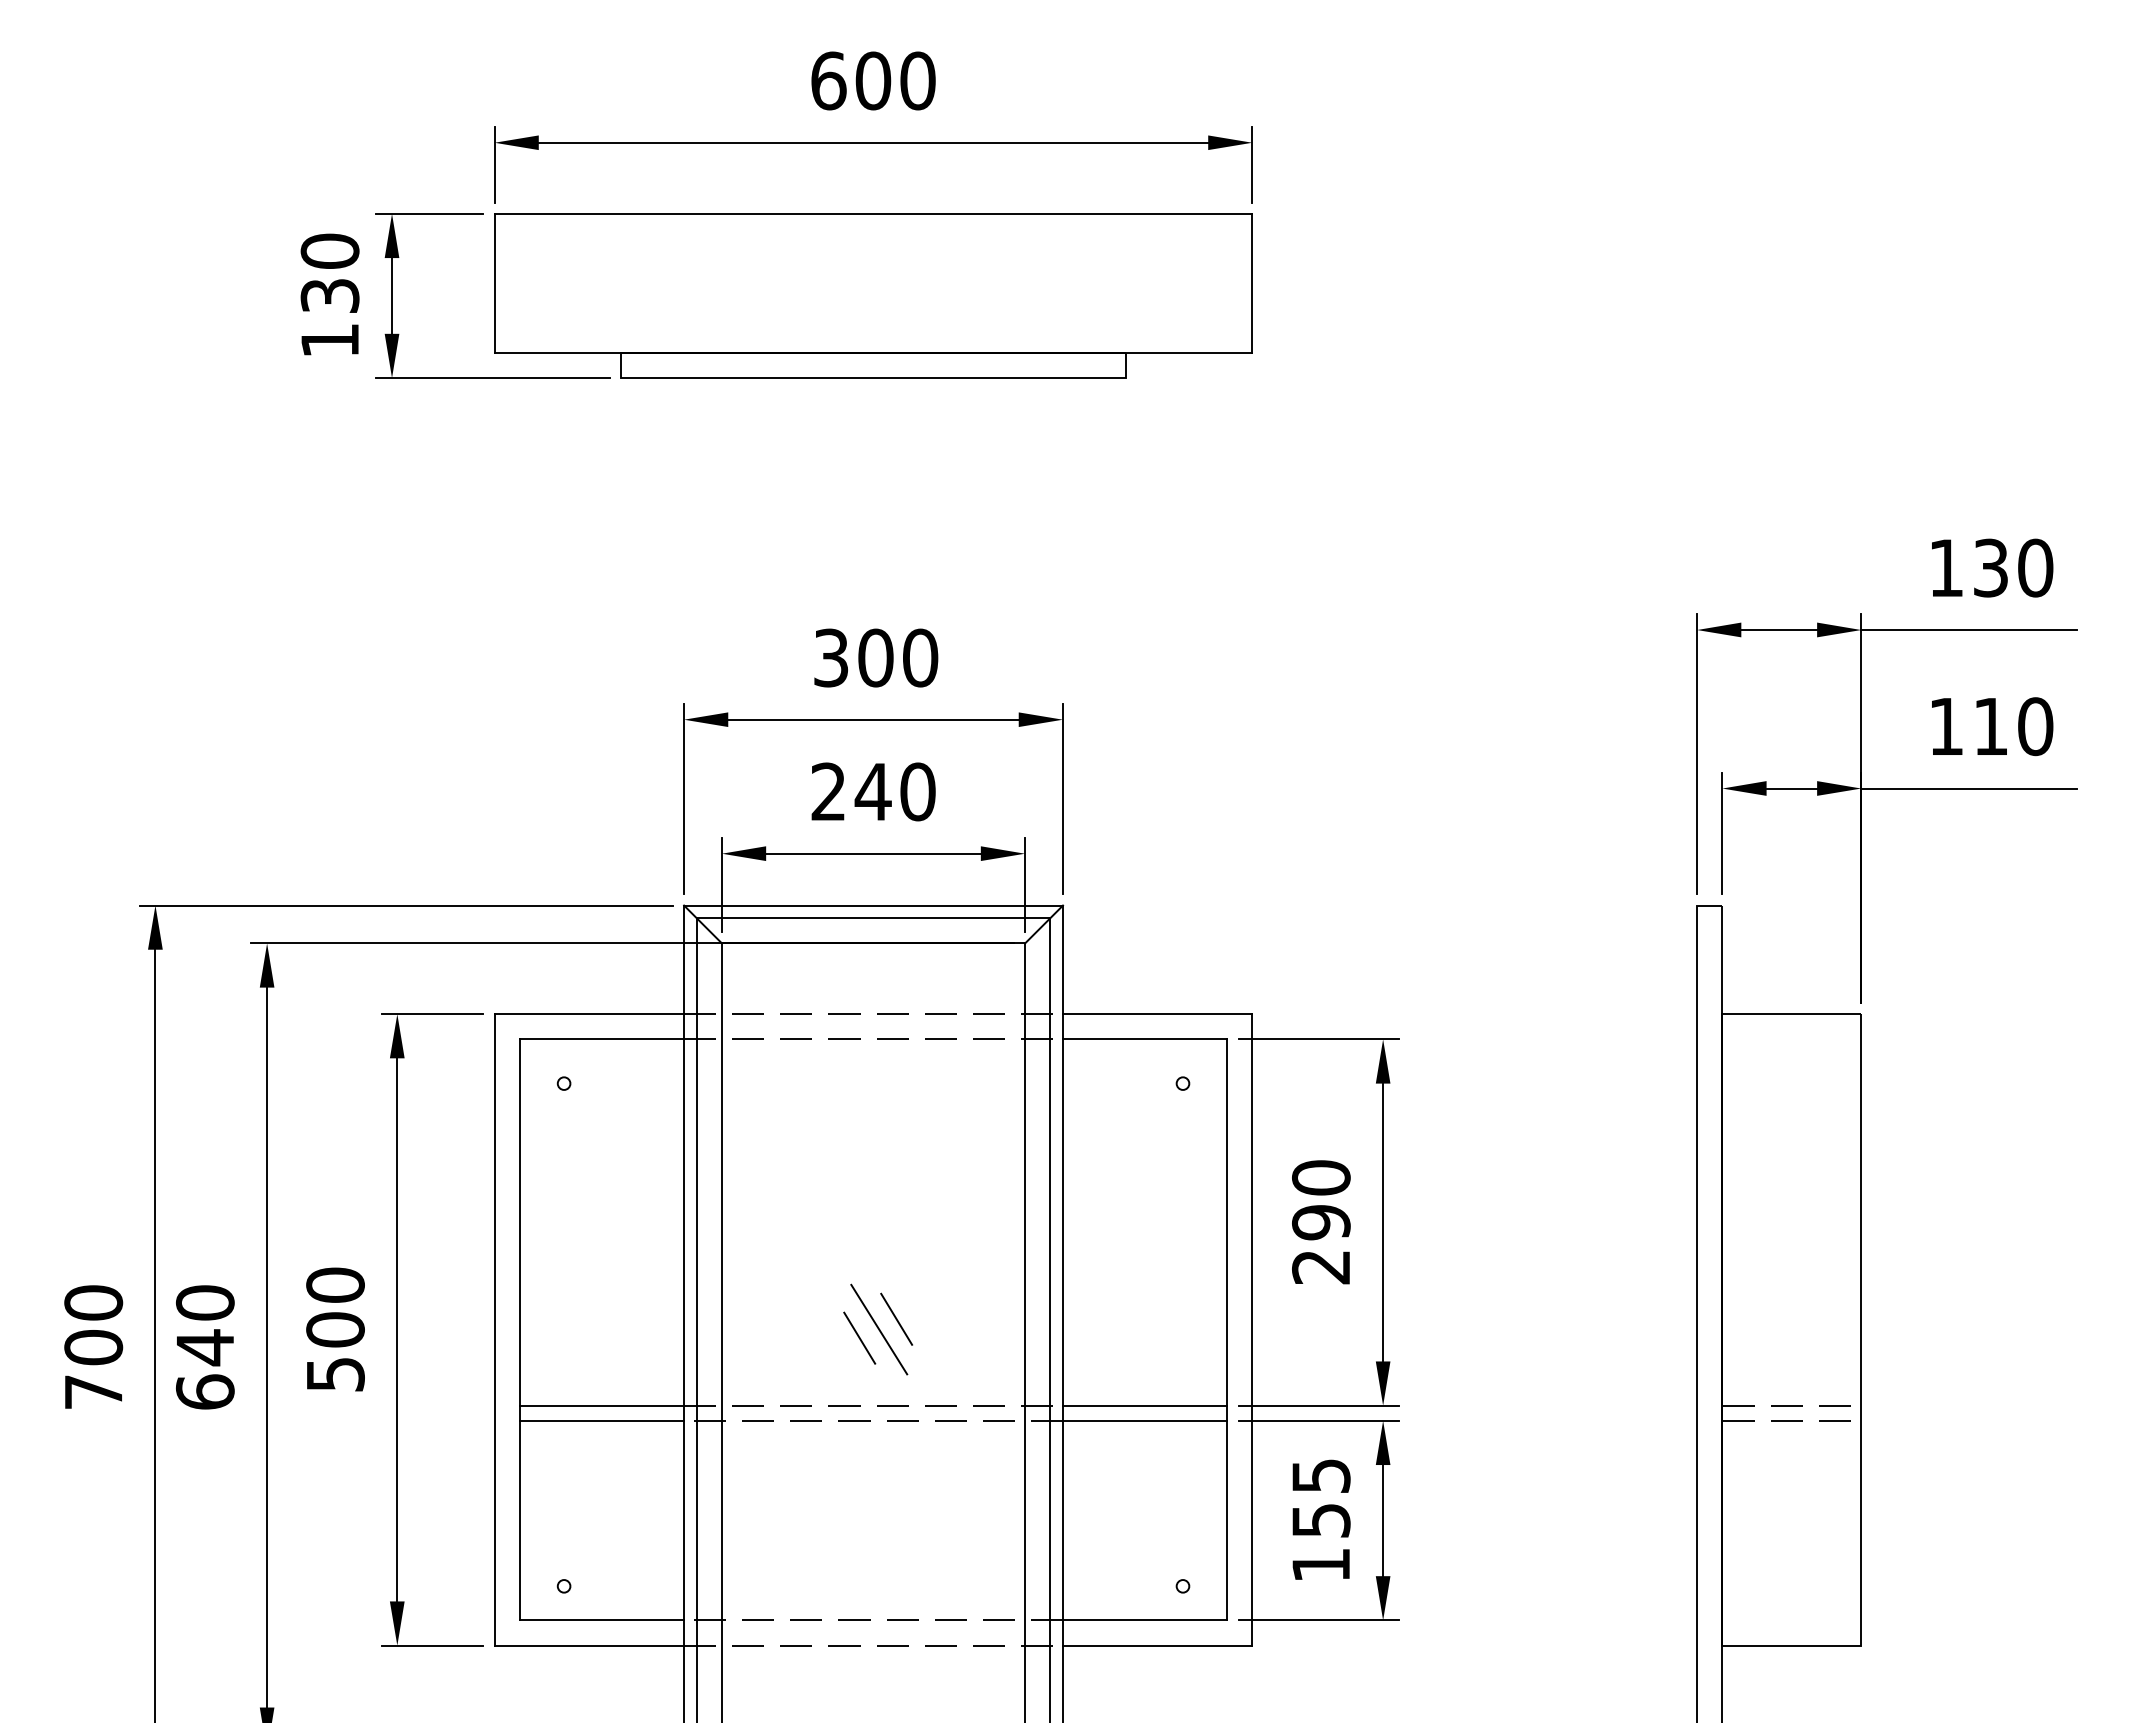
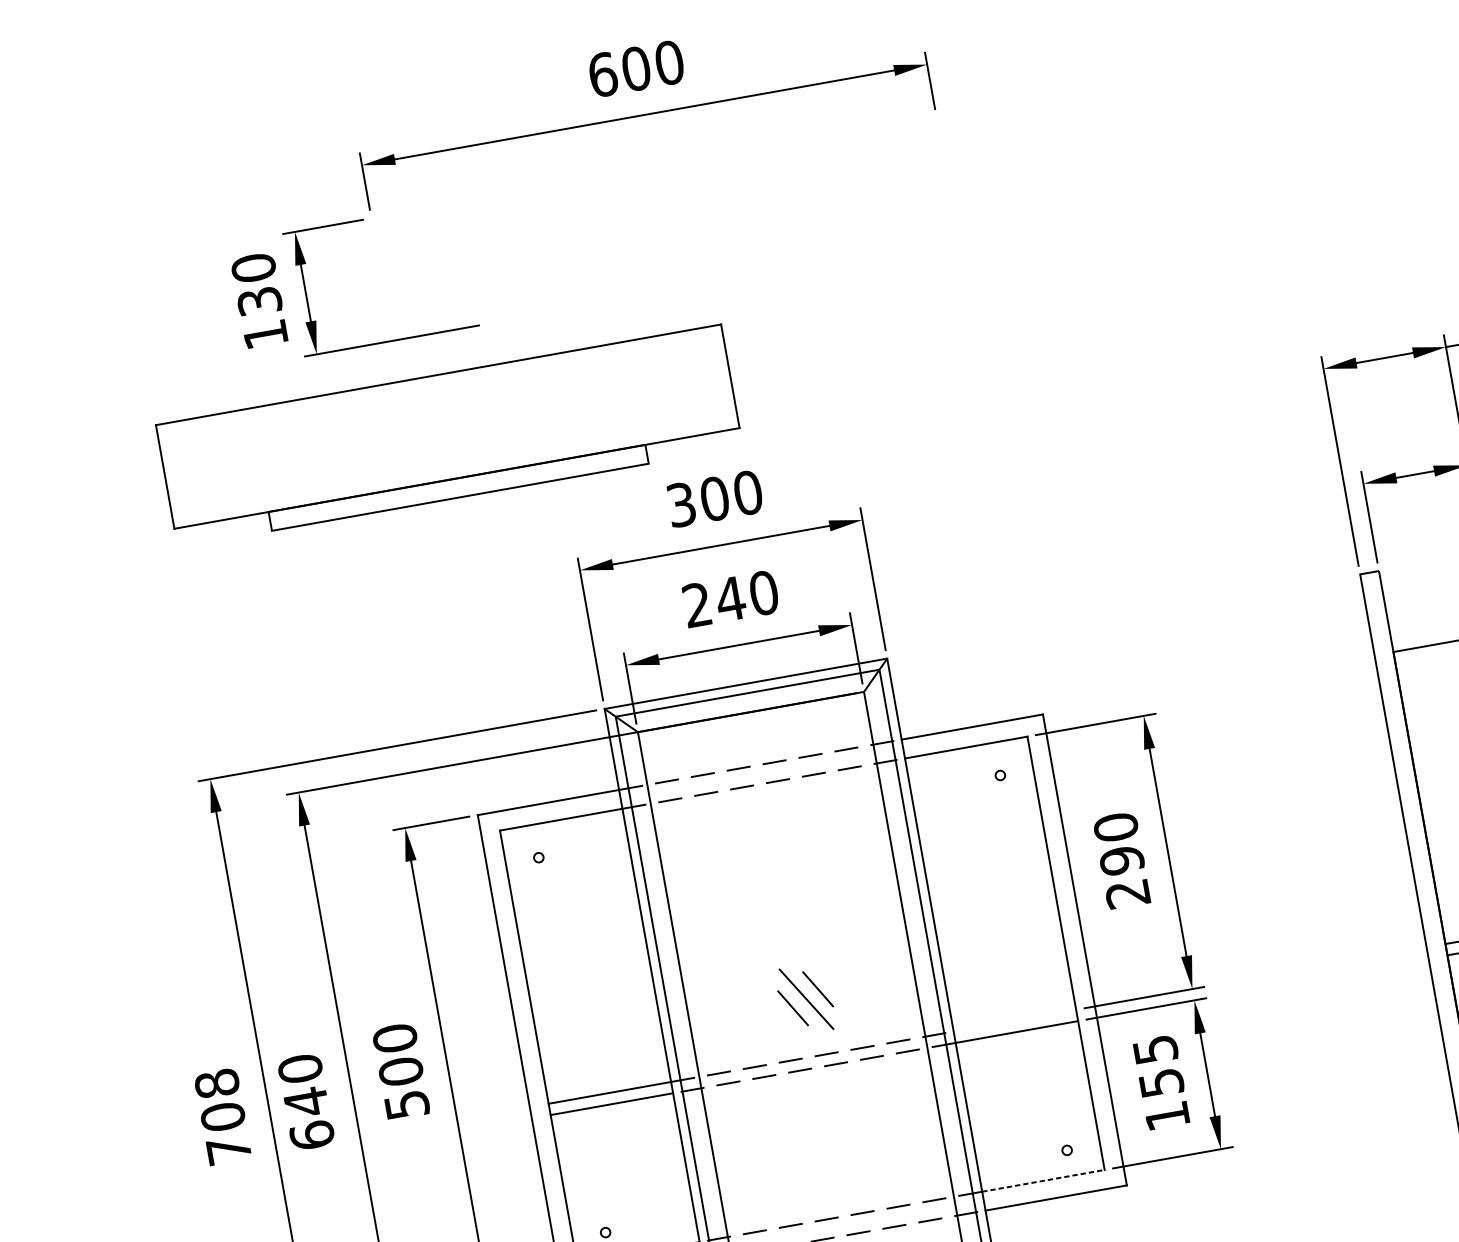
part: (873, 295) -> (449, 435), moved
text: (93, 1302) -> (216, 1083), 700 -> 708
line: (1145, 1405) -> (1015, 1020), removed
line: (1145, 1620) -> (1043, 1180), solid -> dashed

